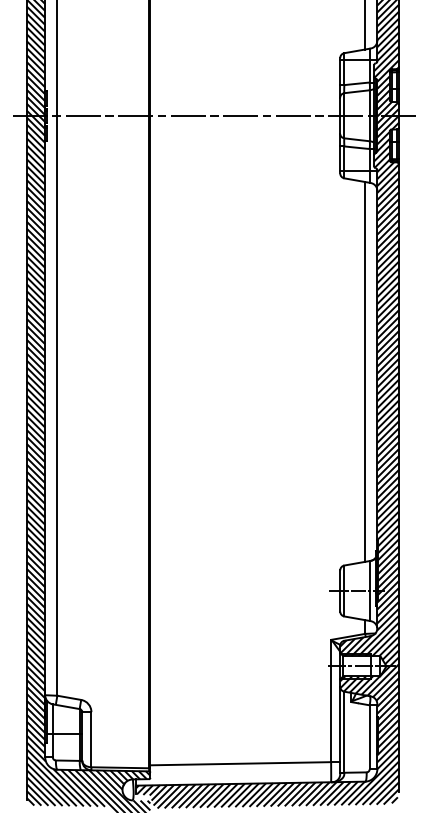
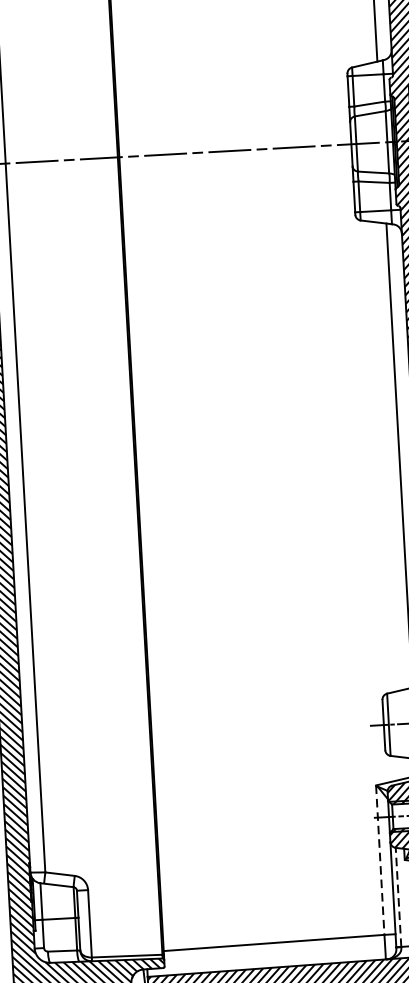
line: (331, 701) -> (380, 860), solid -> dashed
line: (344, 732) -> (398, 897), solid -> dashed

